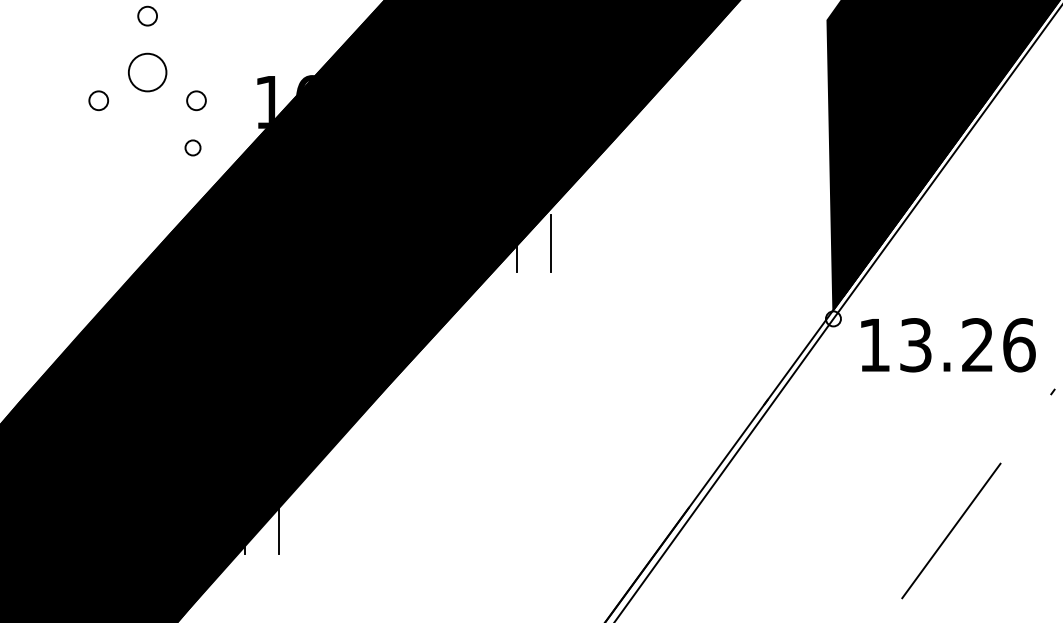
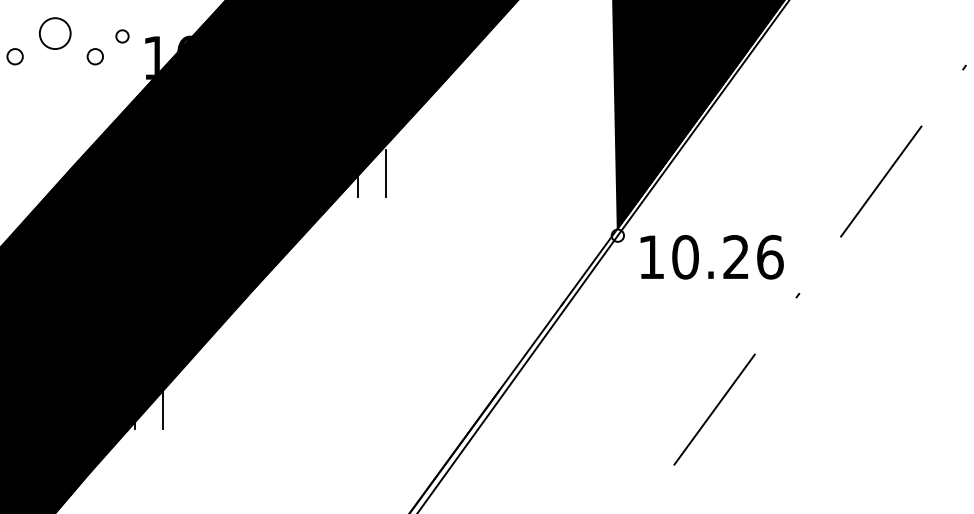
circle: (193, 148) -> (122, 36), moved
text: (915, 345) -> (685, 257), 13.26 -> 10.26

